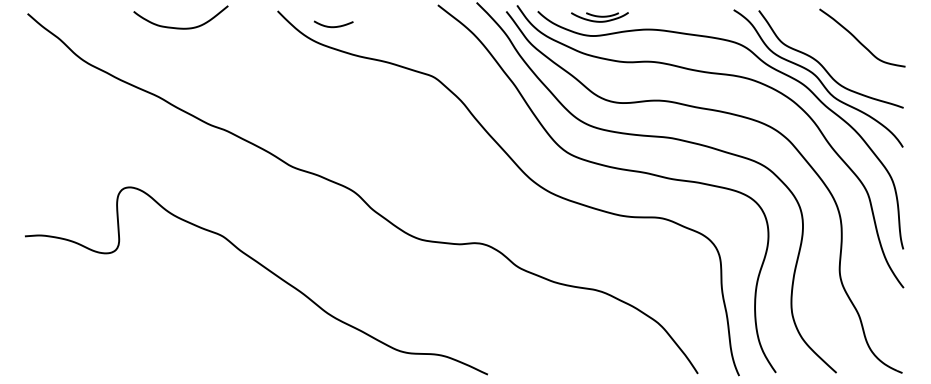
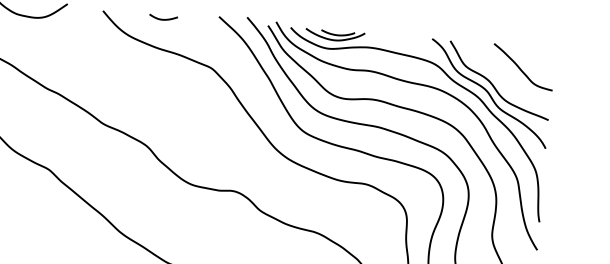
part: (599, 17) -> (334, 35), size x1.43
curve: (333, 26) -> (163, 19), moved

